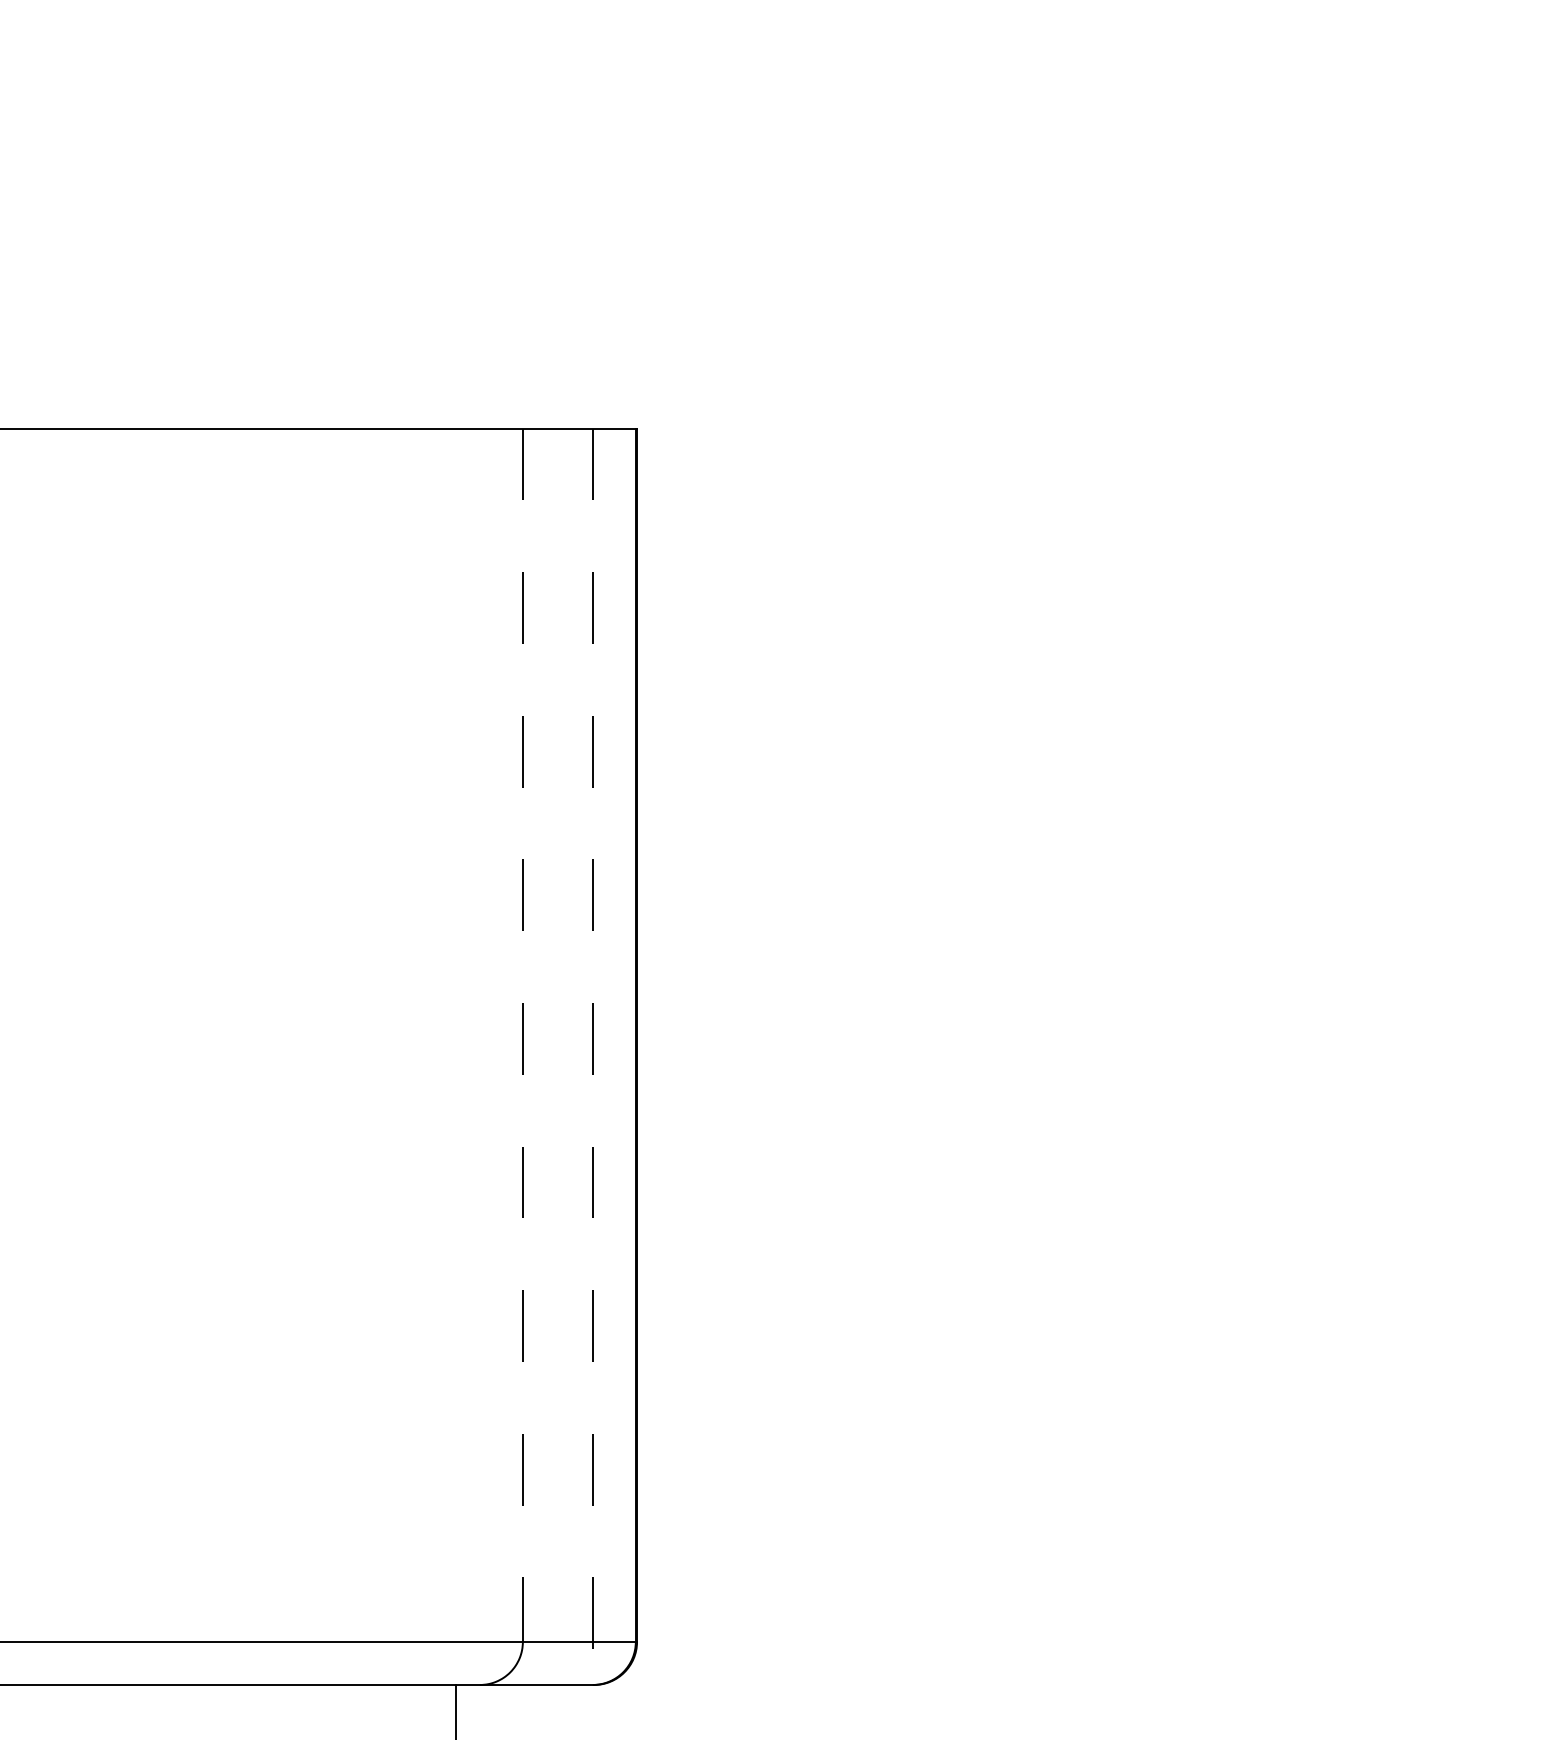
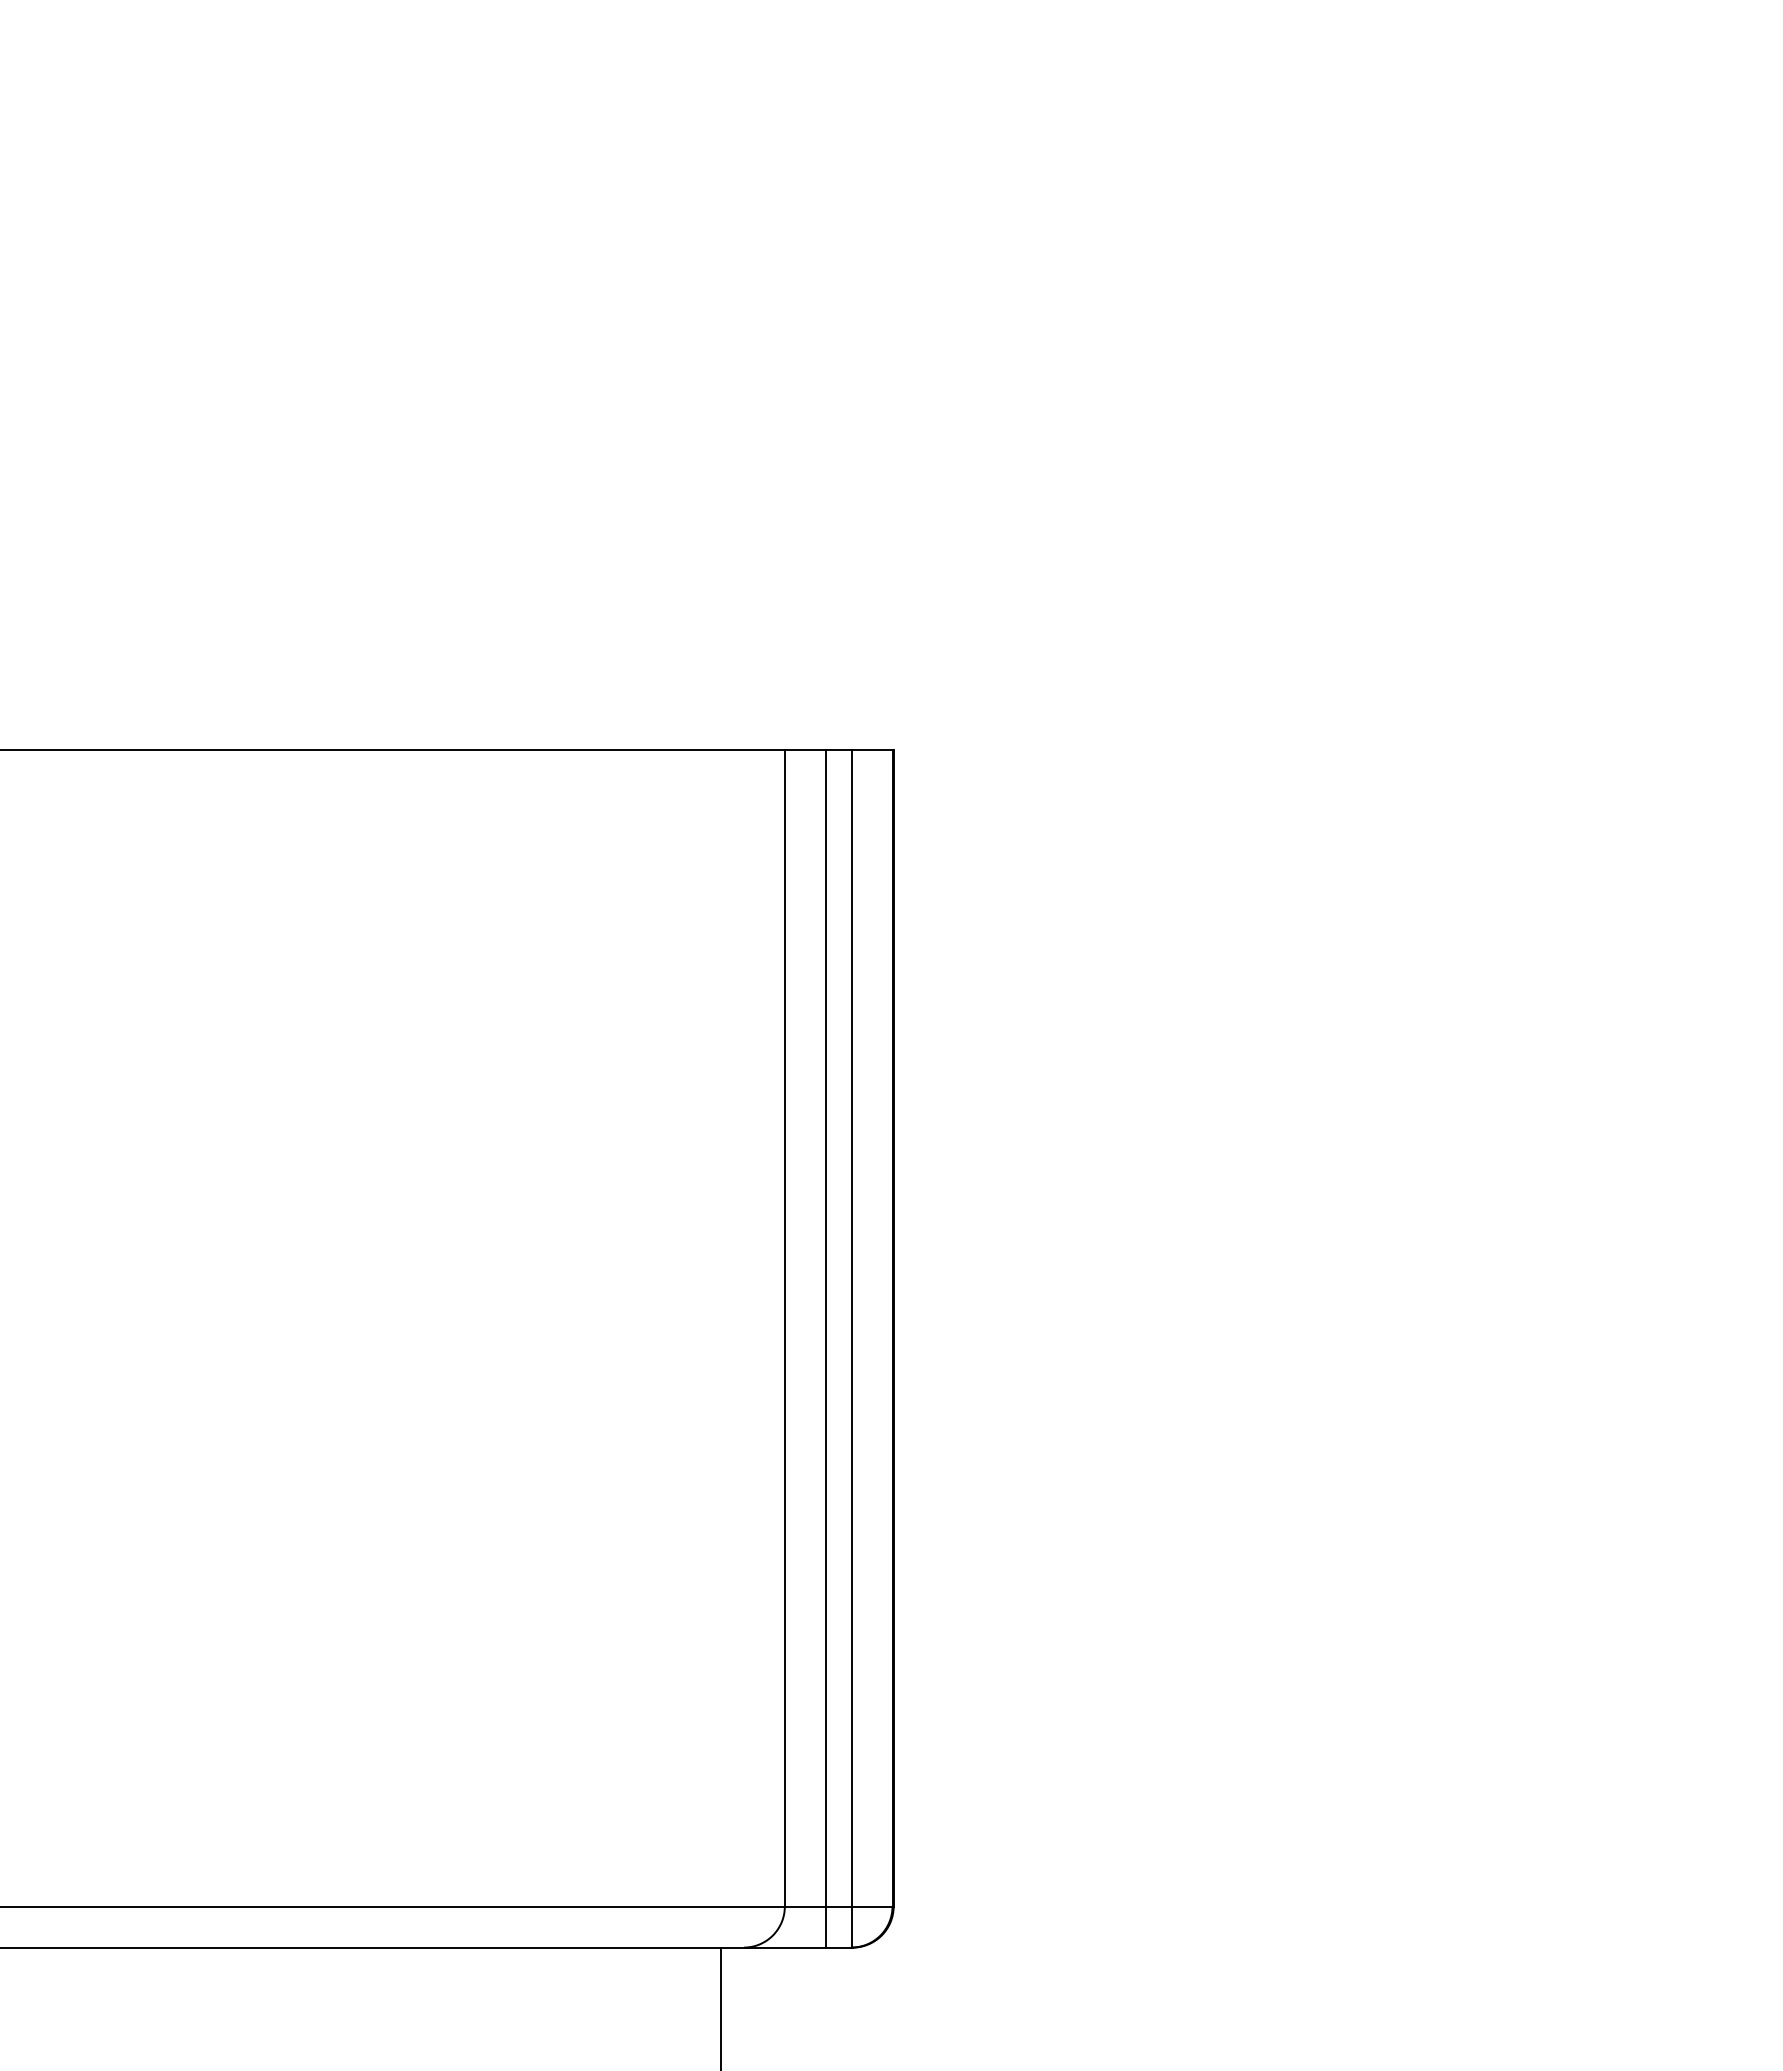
line: (522, 1035) -> (784, 1328), dashed -> solid
line: (565, 1056) -> (825, 1348), added
line: (592, 1056) -> (851, 1348), dashed -> solid

